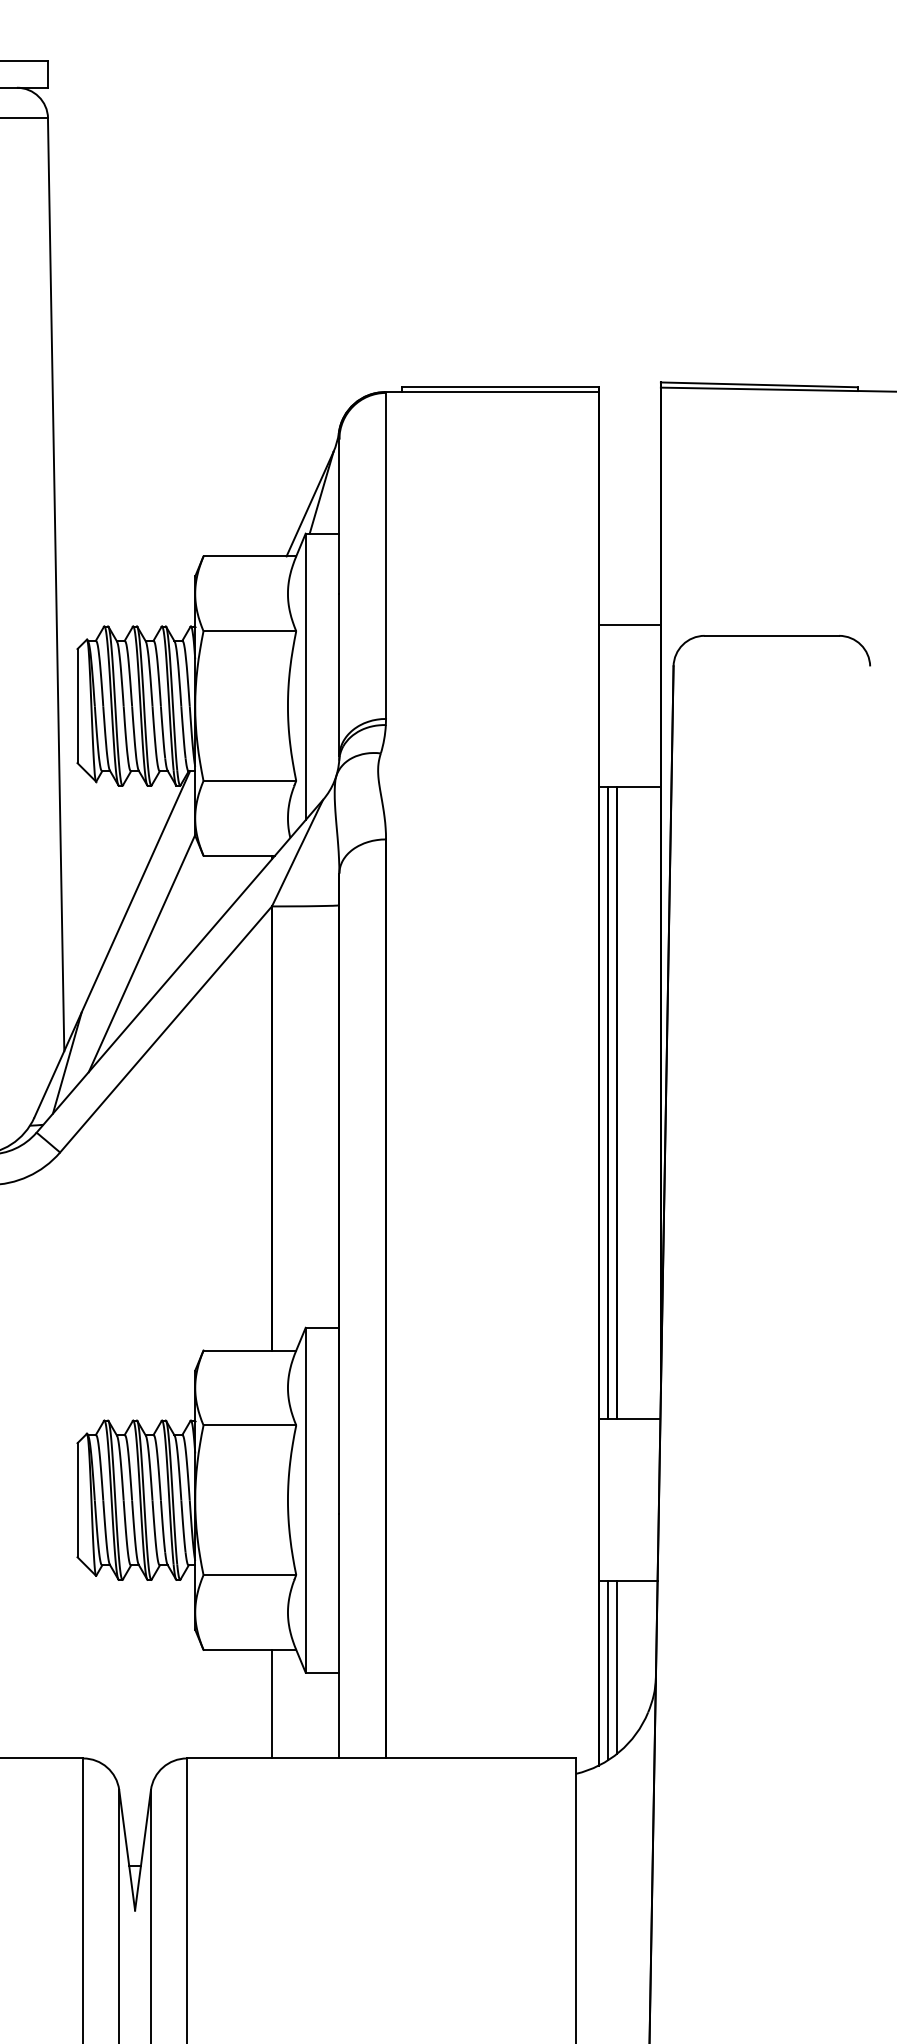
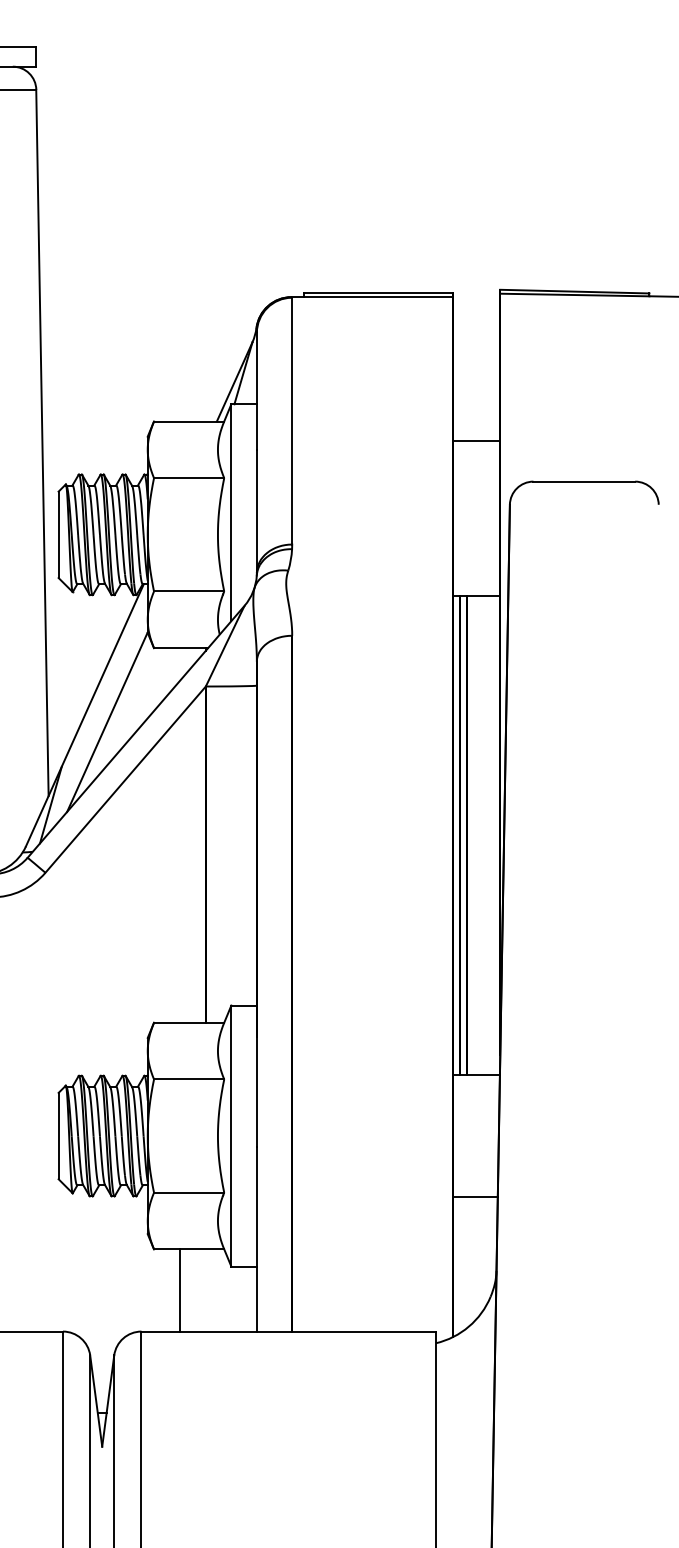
line: (629, 625) -> (476, 441), moved
line: (617, 1667) -> (467, 1262), removed
line: (608, 1670) -> (460, 1264), removed
line: (271, 1703) -> (179, 1289), moved

